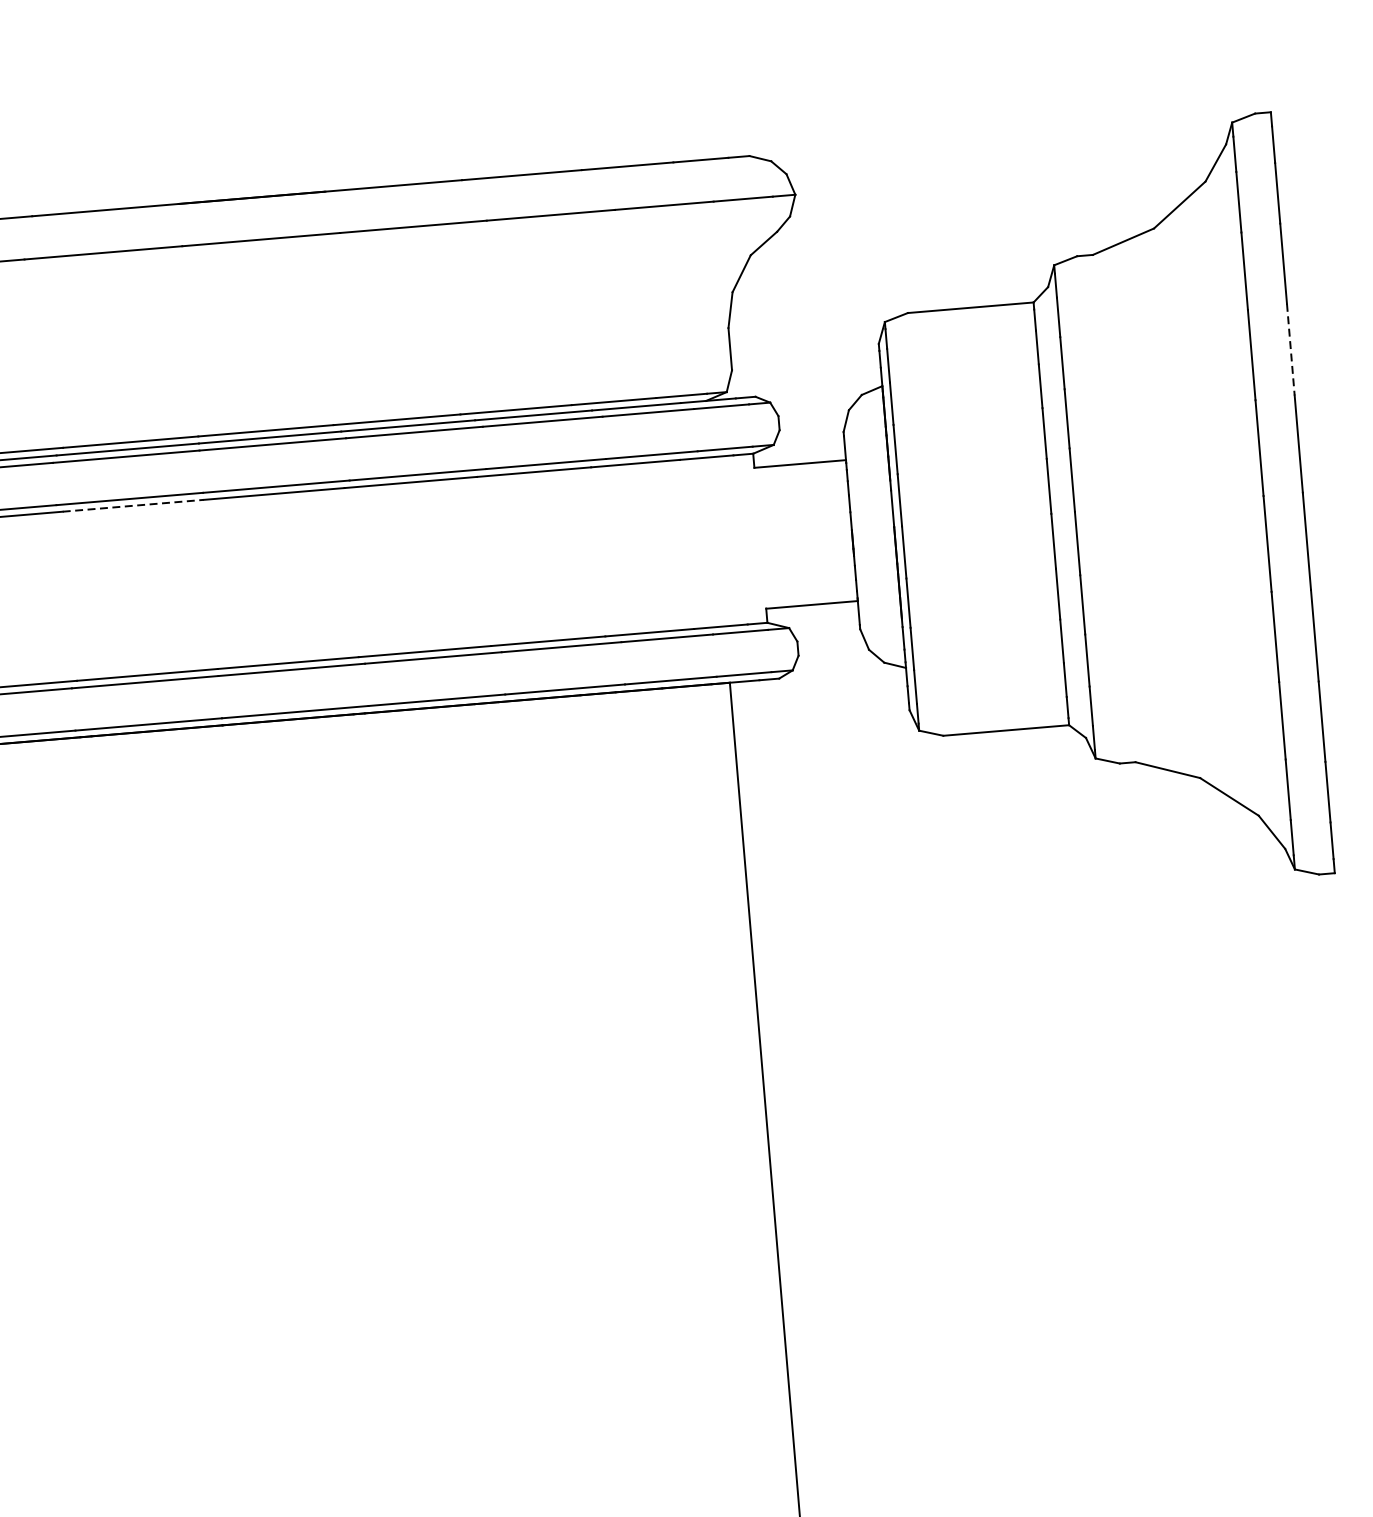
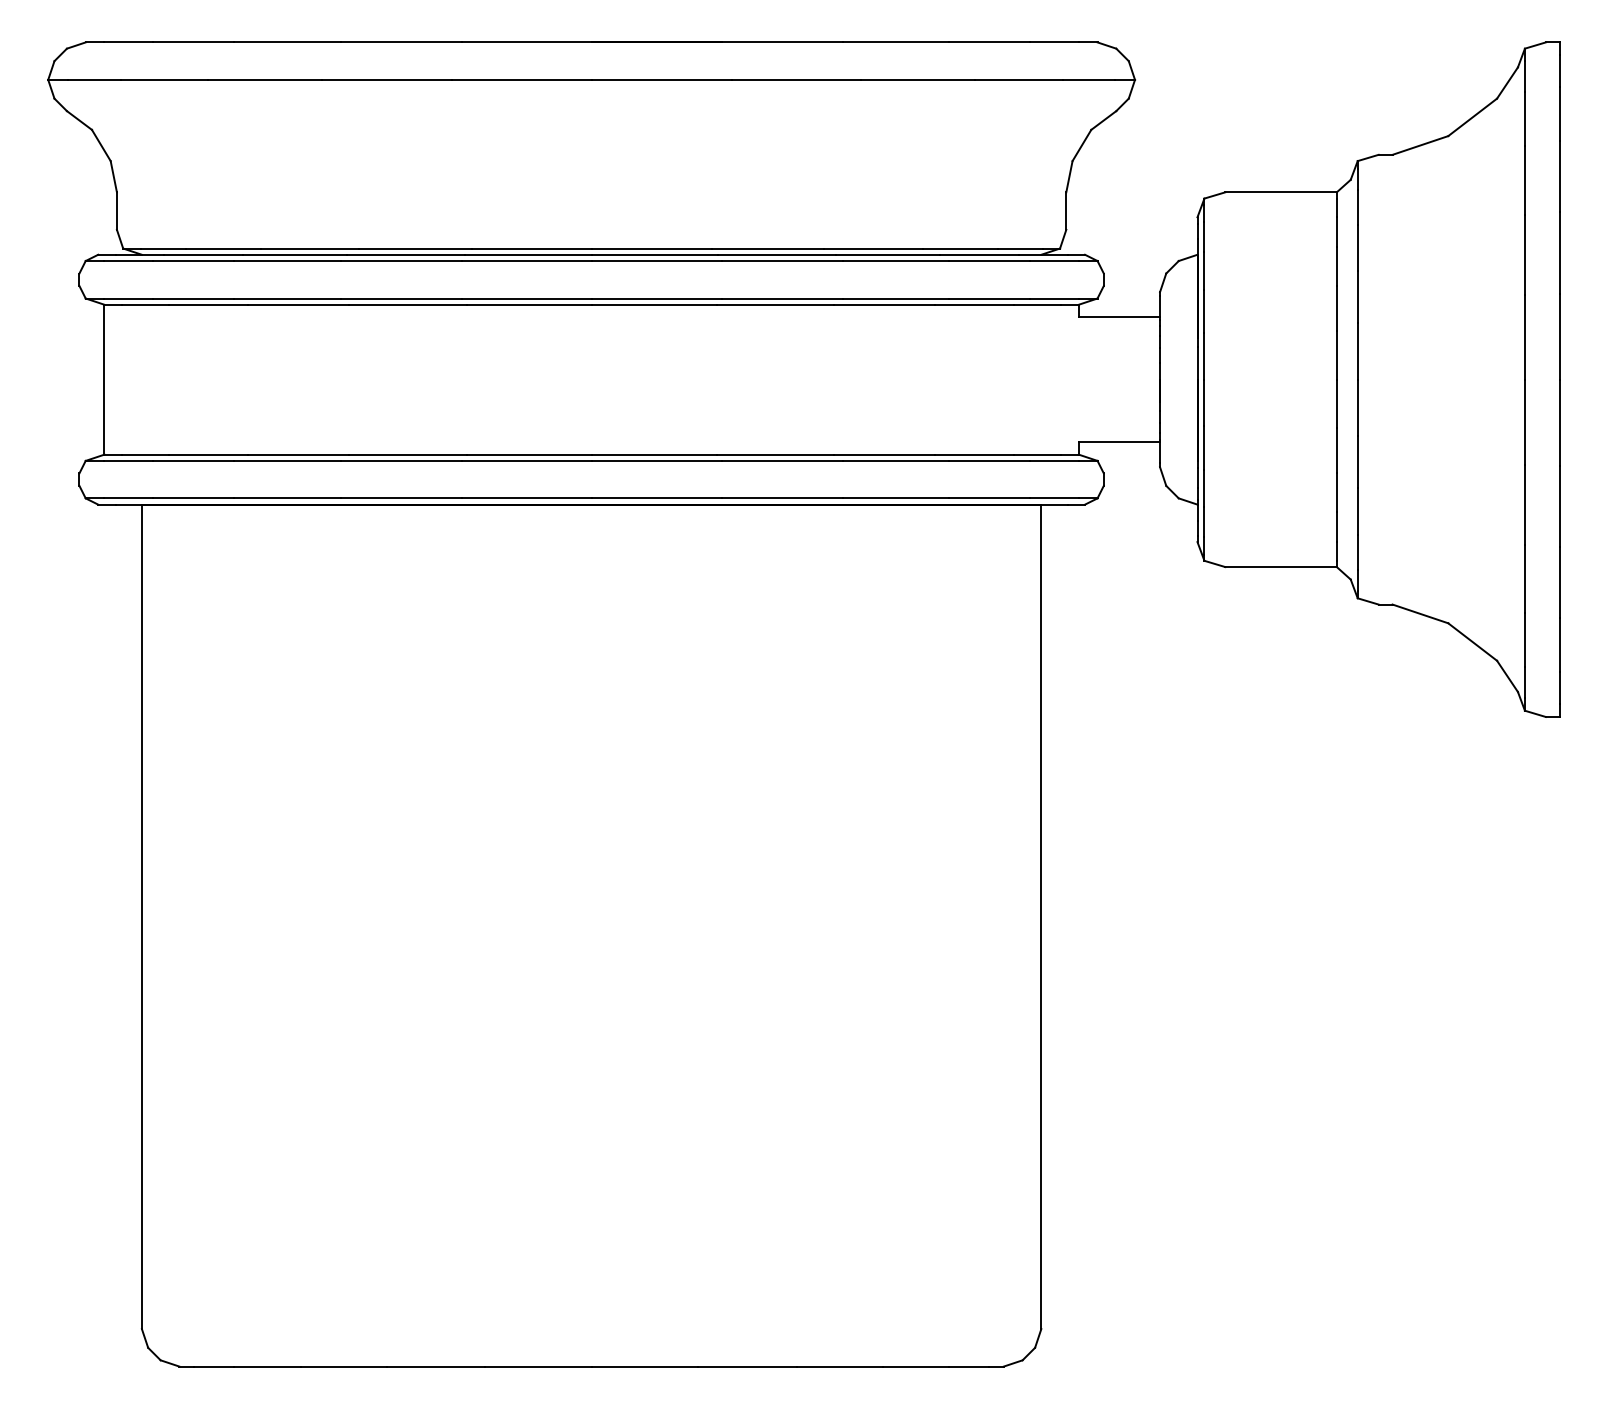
line: (1290, 349) -> (1559, 252), dashed -> solid
line: (133, 505) -> (529, 304), dashed -> solid

